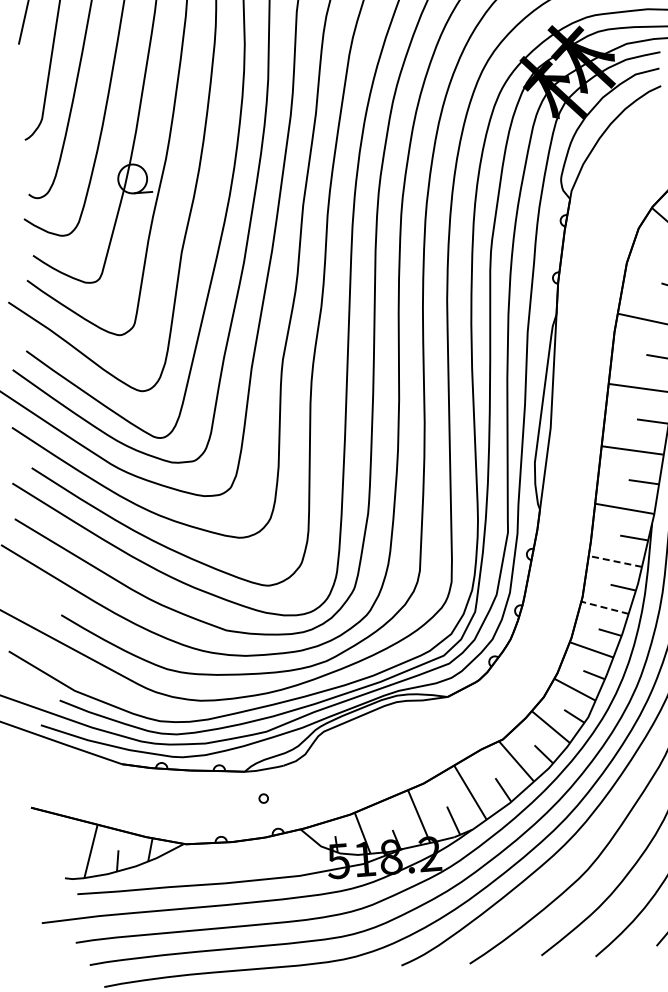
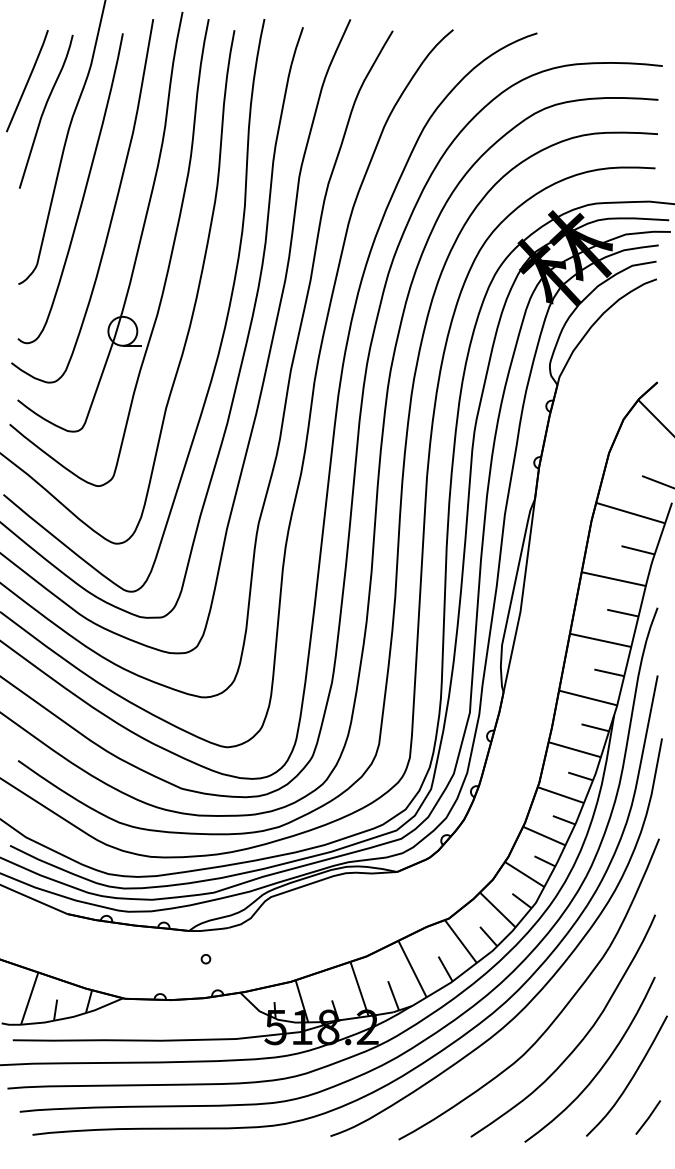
line: (615, 561) -> (574, 749), dashed -> solid
line: (604, 607) -> (560, 794), dashed -> solid

